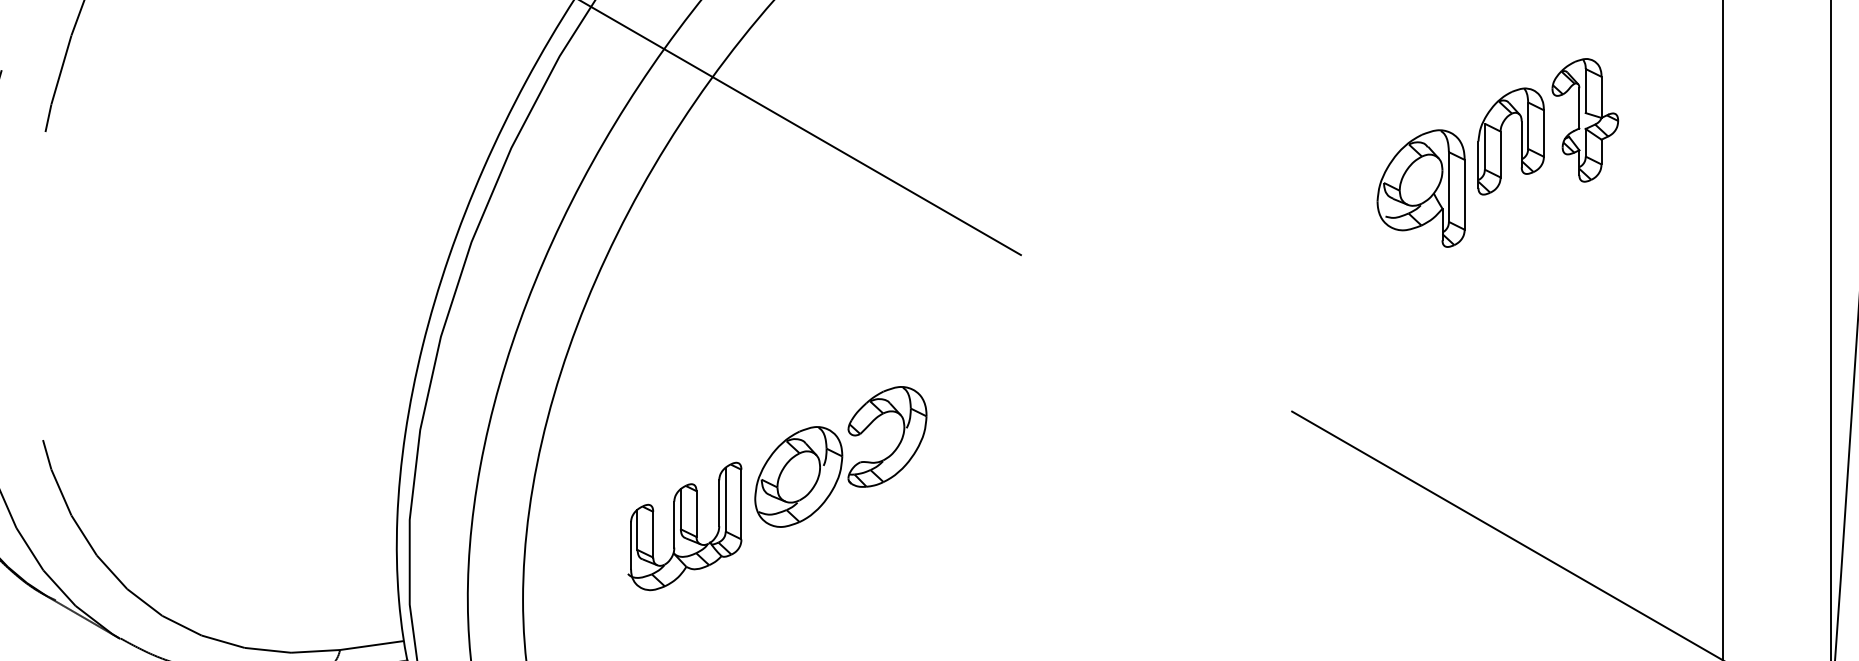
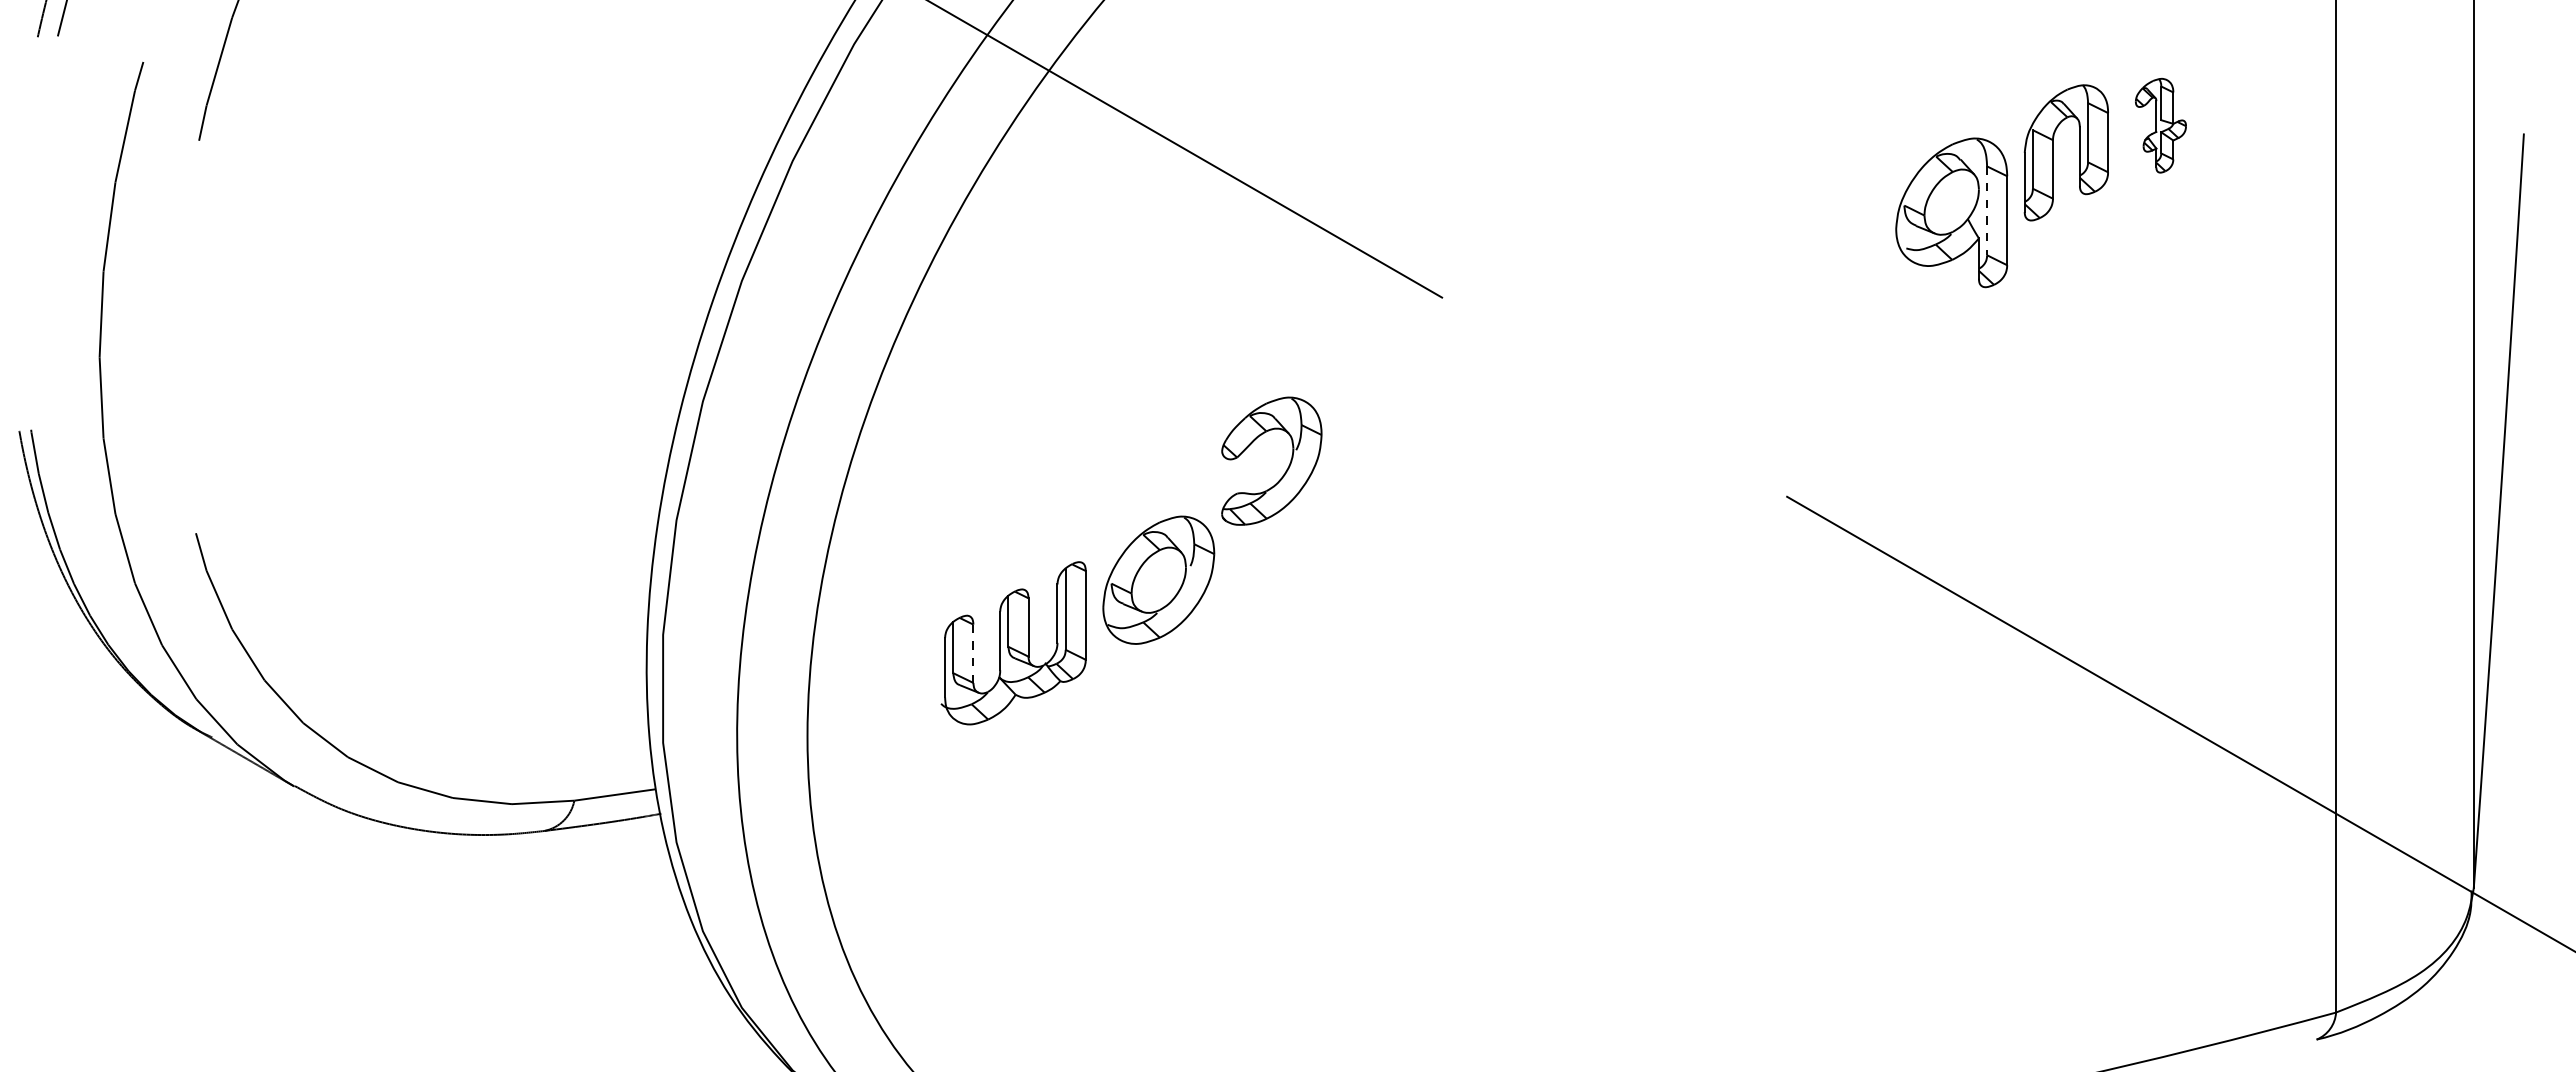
part: (1585, 120) -> (2160, 125), size x0.6
line: (1449, 187) -> (1987, 211), solid -> dashed
part: (899, 441) -> (1287, 467), moved
line: (653, 535) -> (973, 654), solid -> dashed

